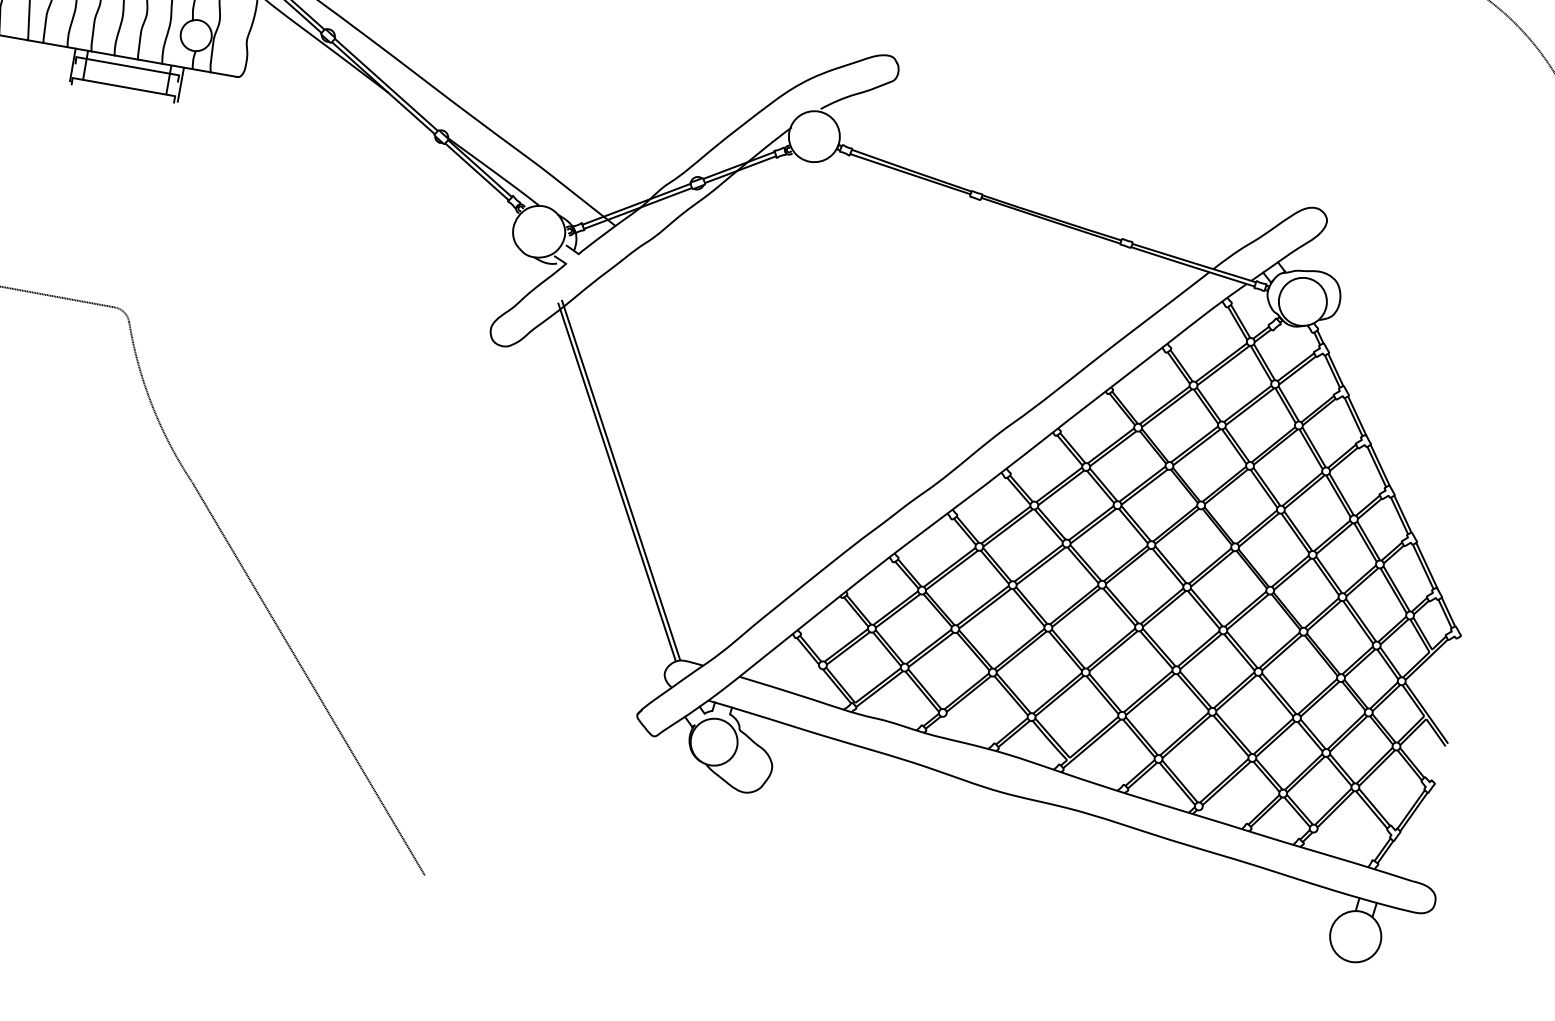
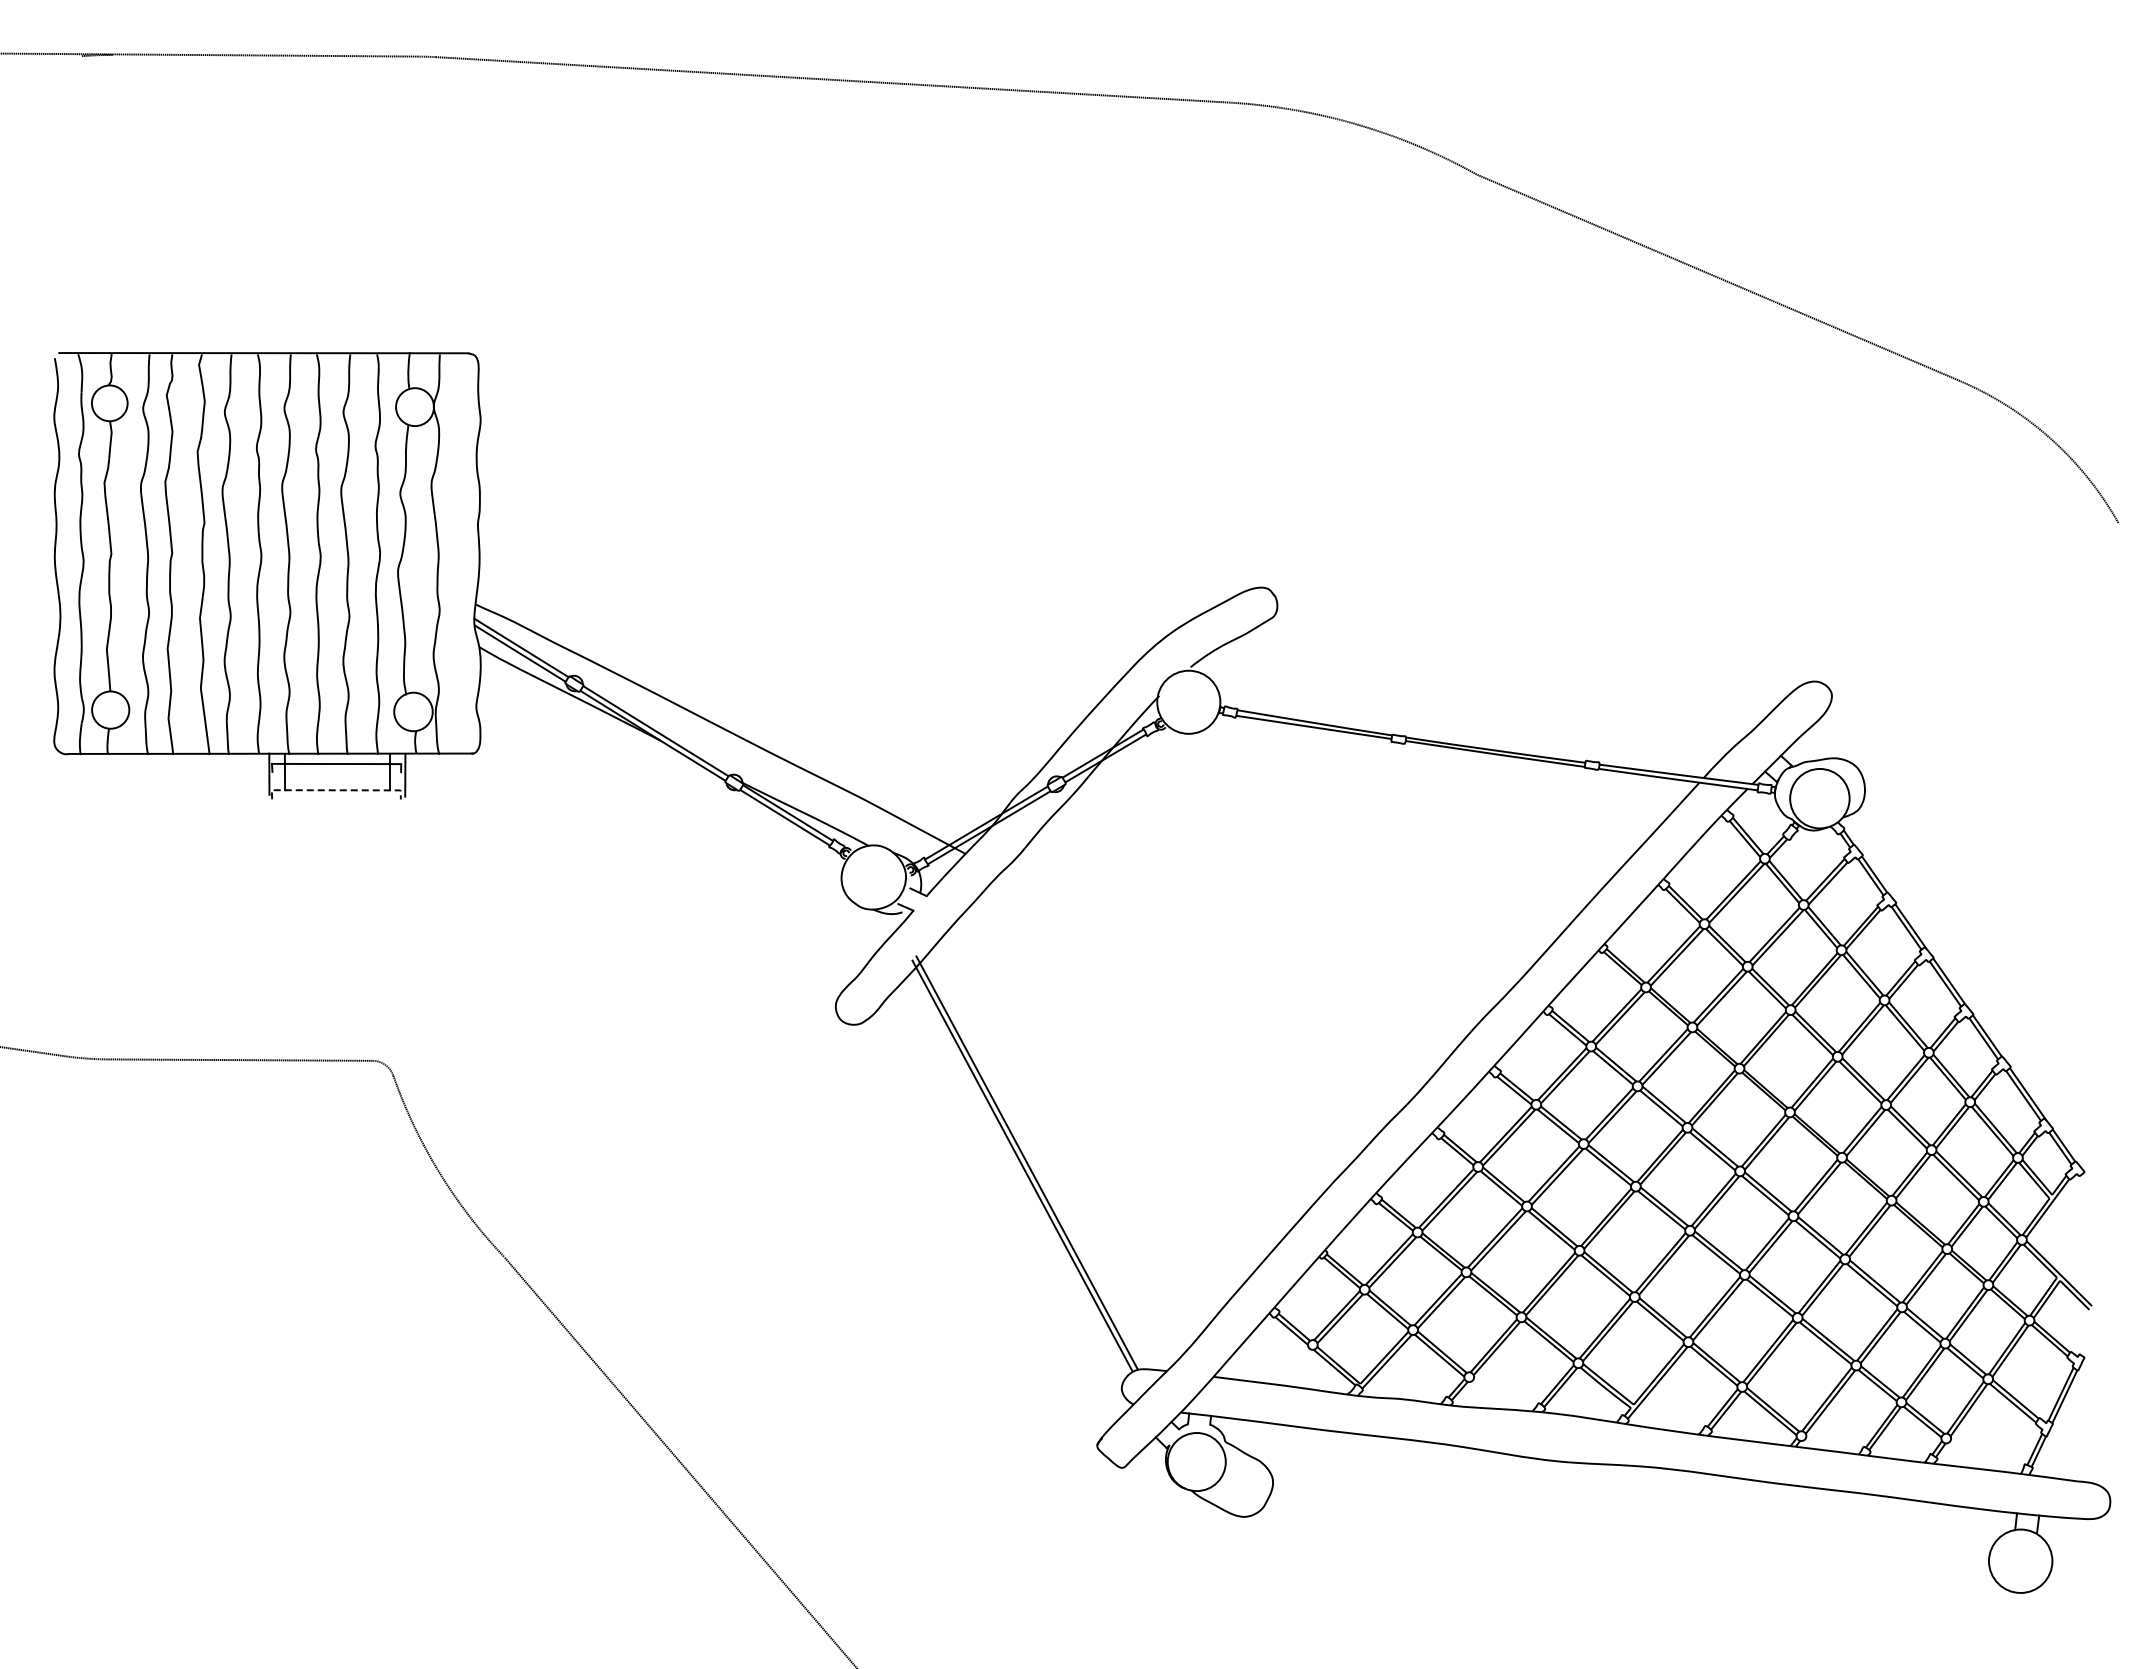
line: (123, 87) -> (336, 790), solid -> dashed

